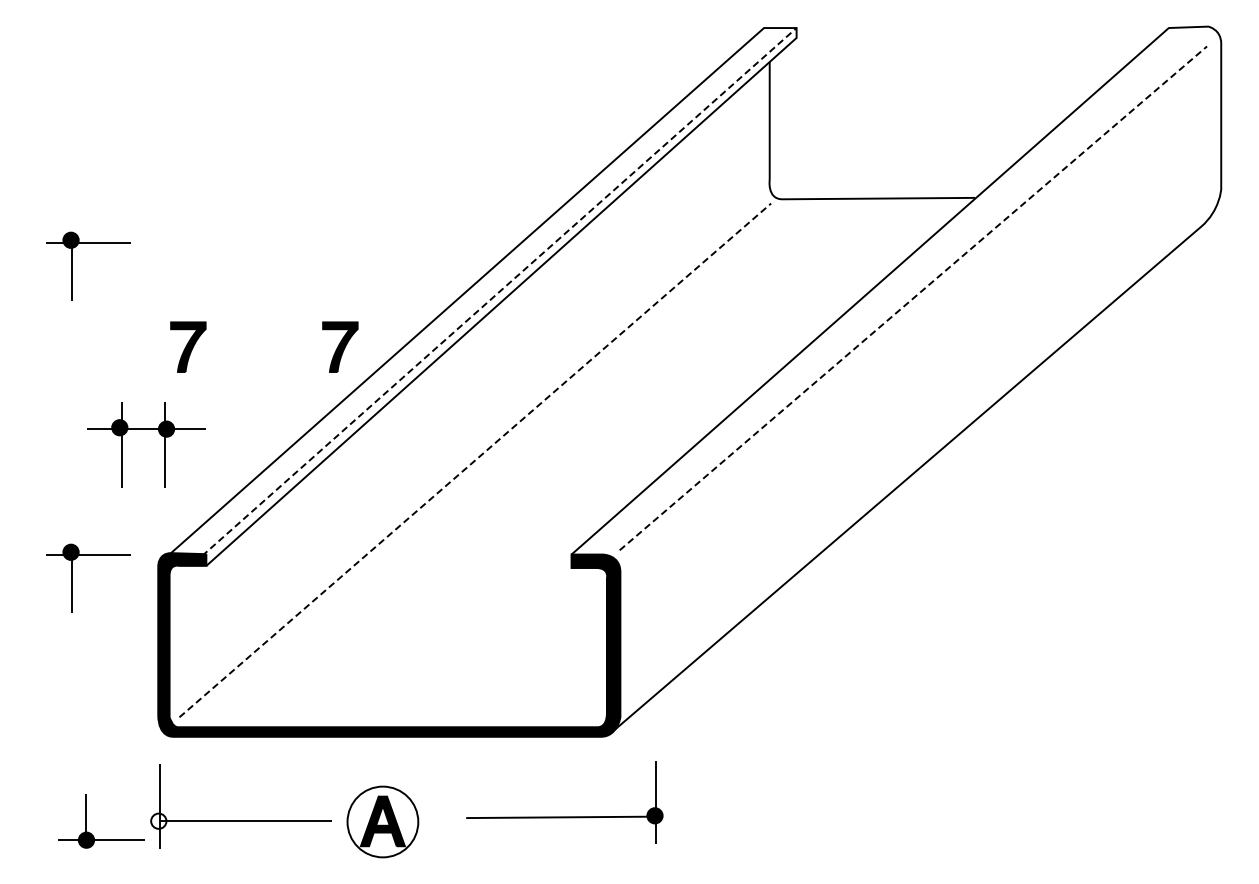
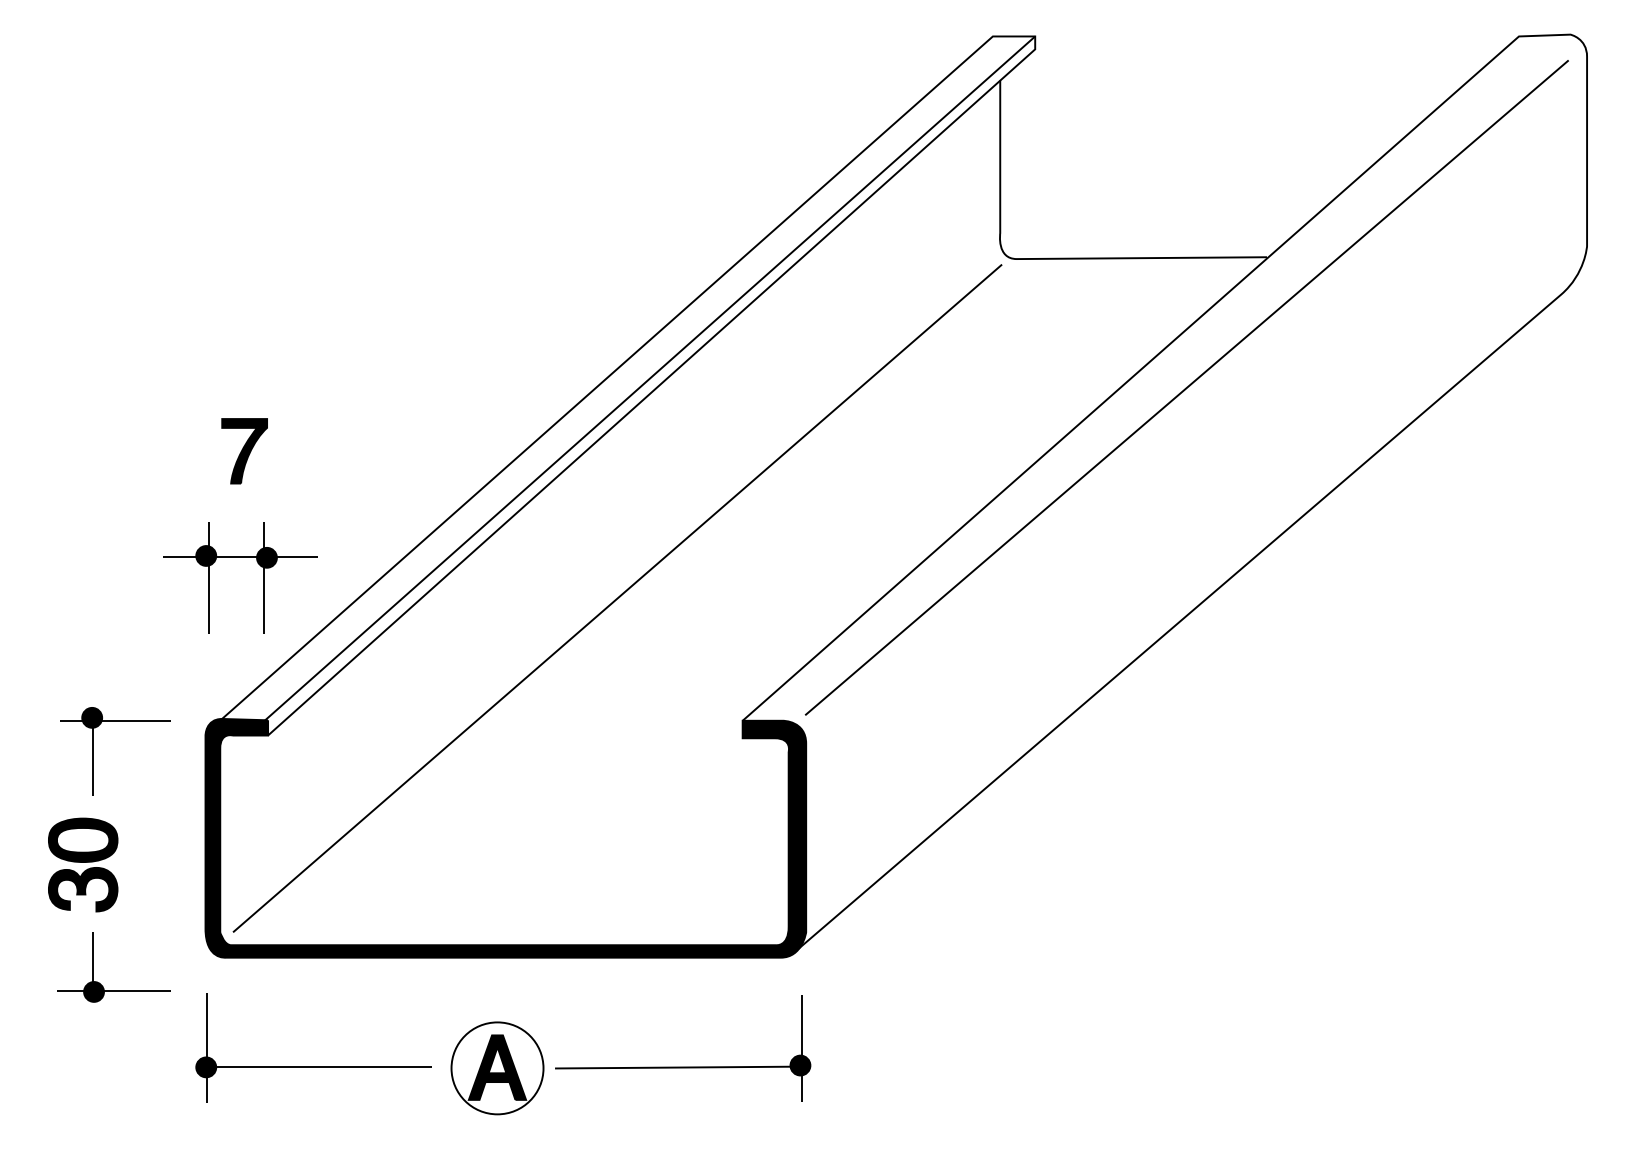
part: (72, 265) -> (94, 345), removed
line: (499, 292) -> (649, 380), dashed -> solid
line: (913, 298) -> (1187, 387), dashed -> solid
part: (340, 346) -> (442, 450), removed
part: (146, 429) -> (240, 558), moved
line: (475, 460) -> (617, 598), dashed -> solid
part: (63, 665) -> (82, 864), added
part: (564, 816) -> (682, 1066), moved
fill: (158, 820) -> (205, 1066), added
part: (86, 821) -> (94, 967), moved

